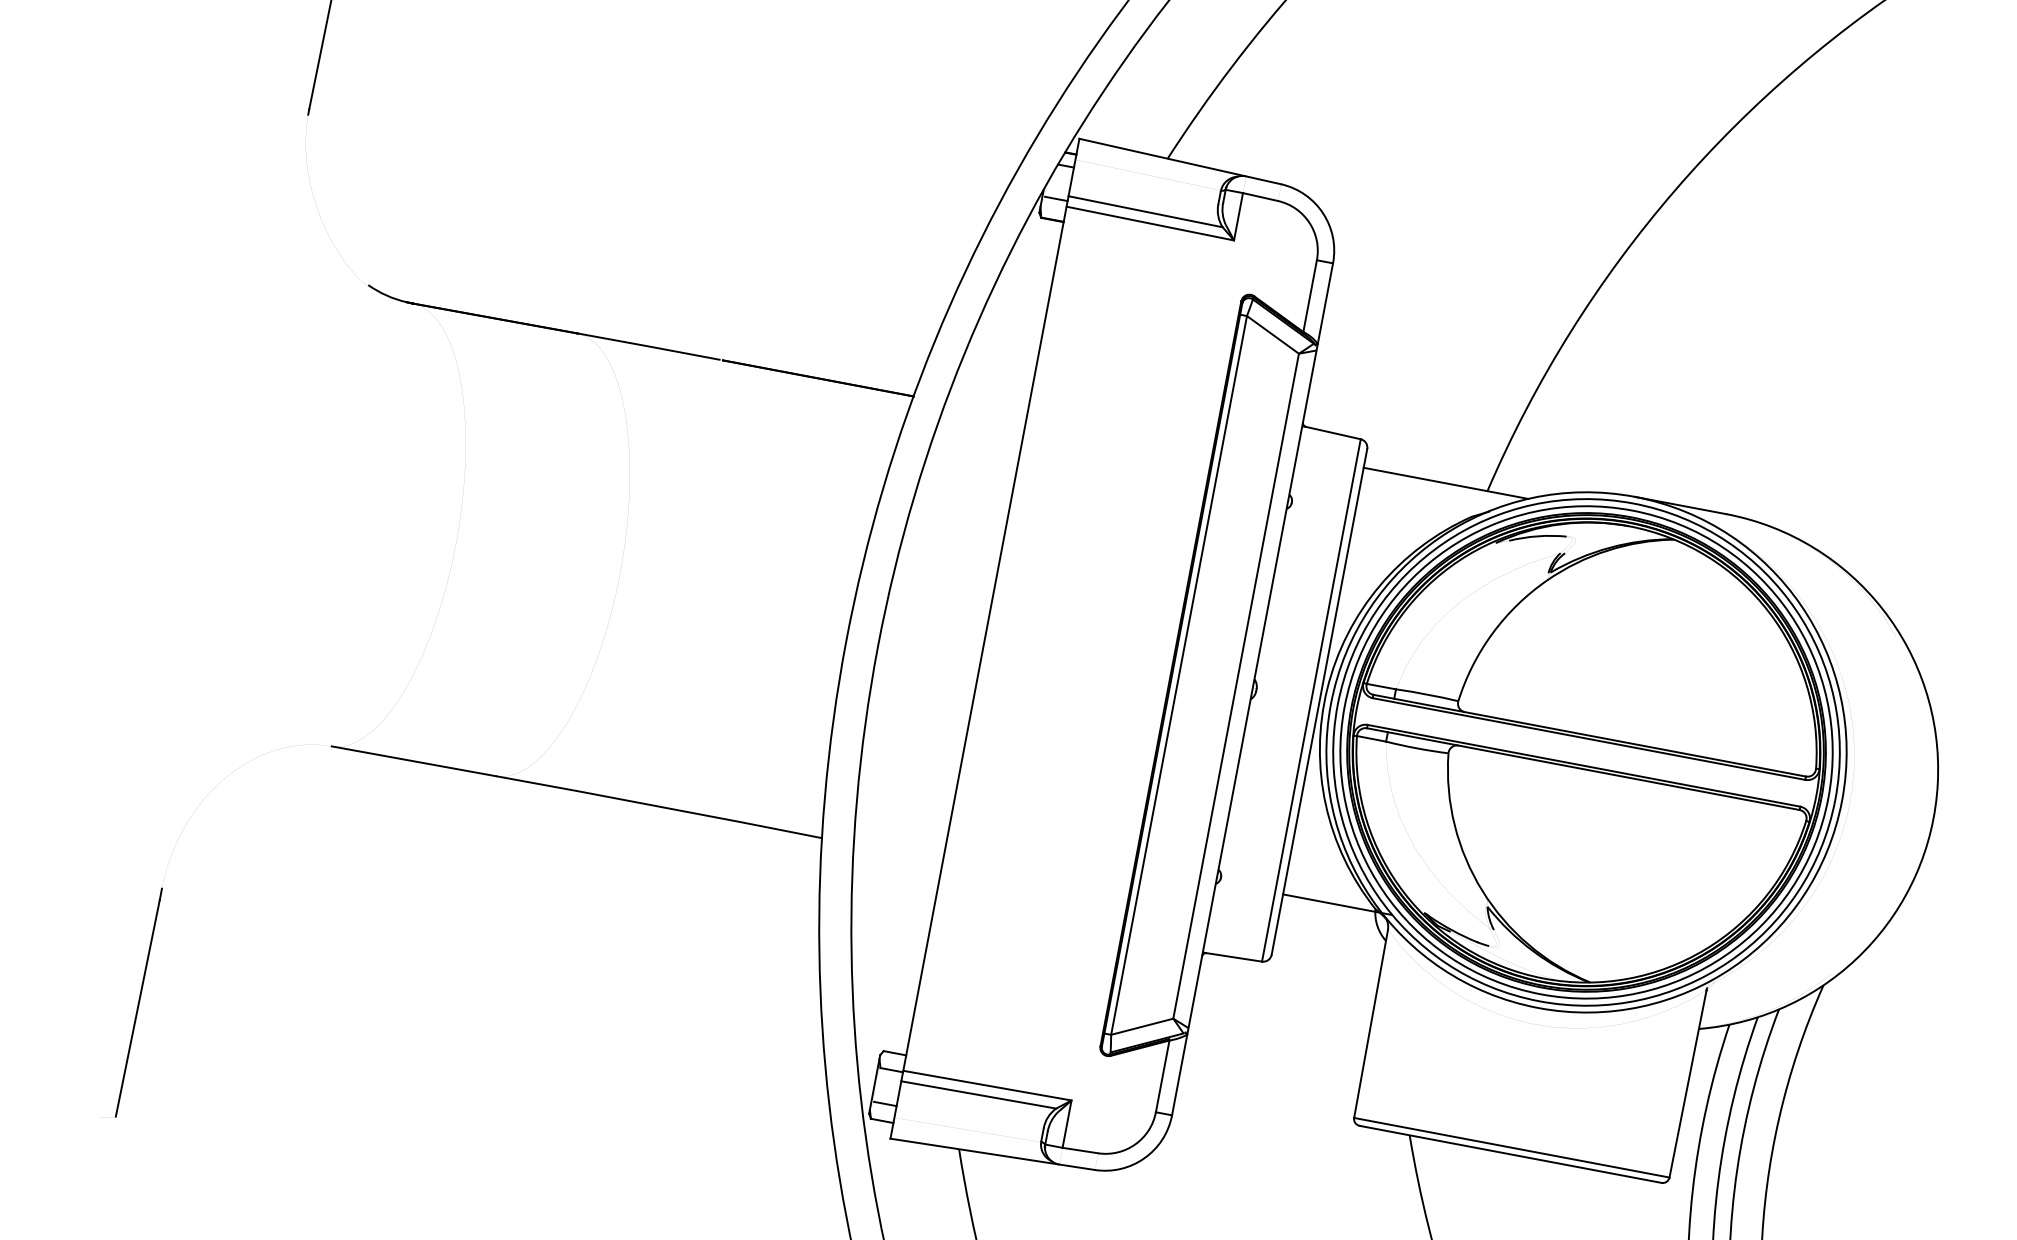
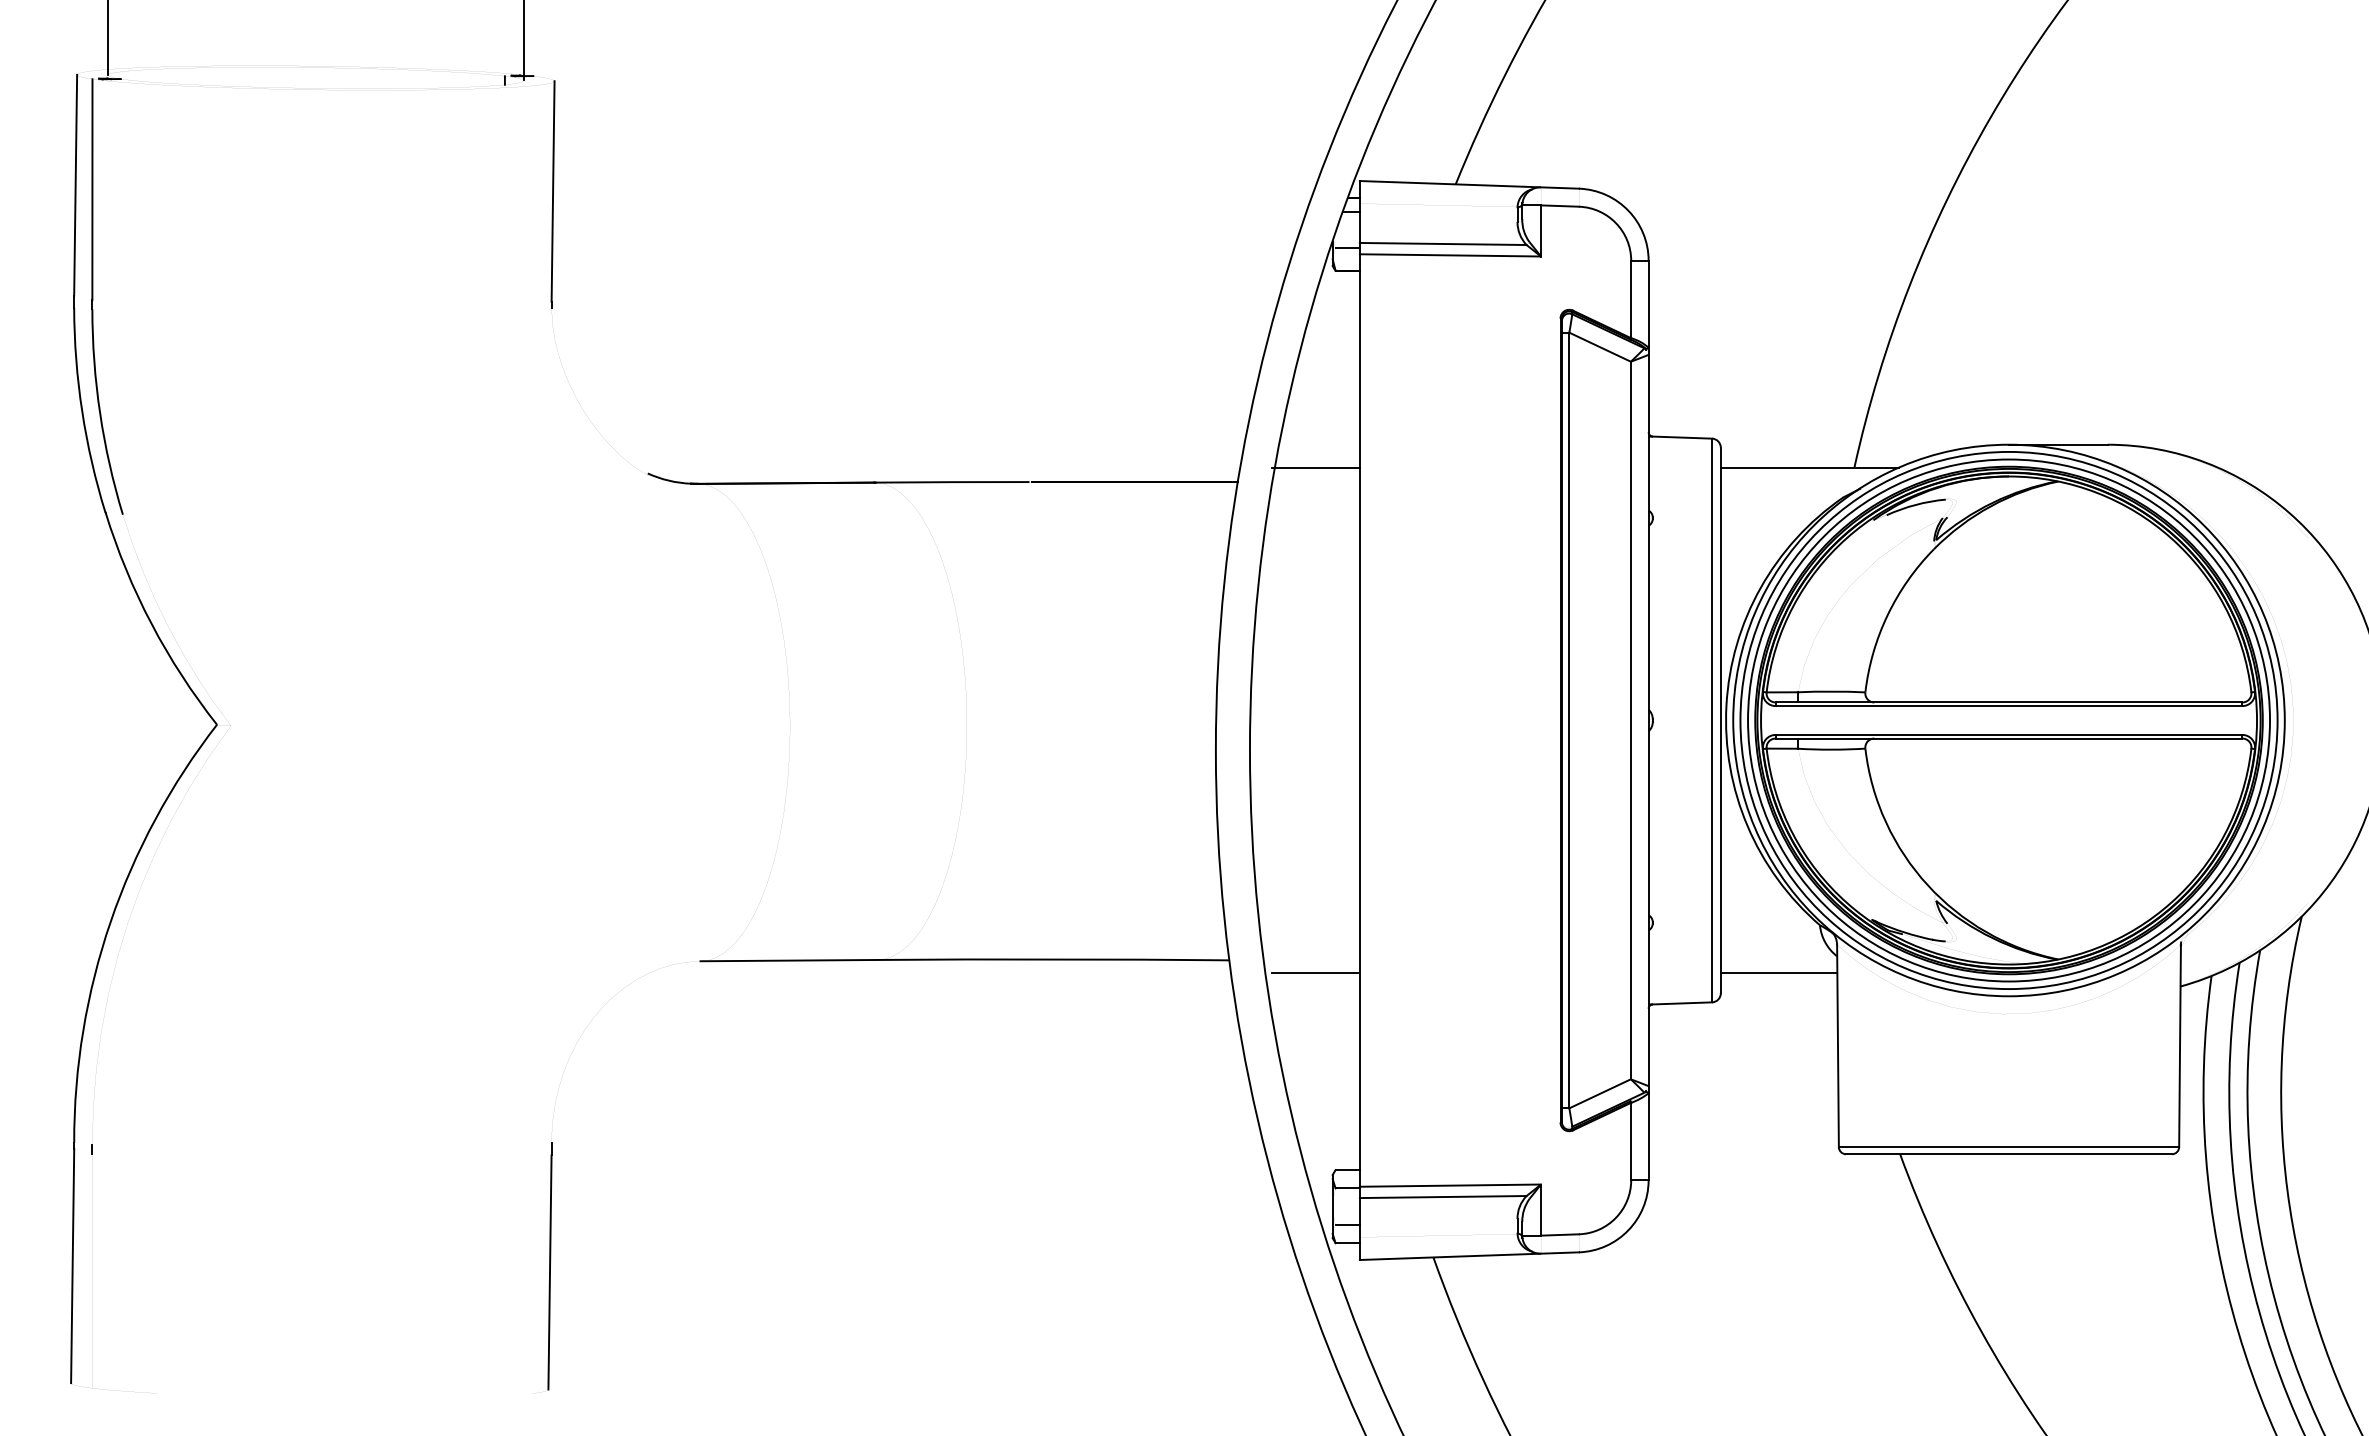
line: (988, 396) -> (1315, 467), added
line: (898, 865) -> (1314, 973), added
line: (1336, 904) -> (1778, 973), moved

